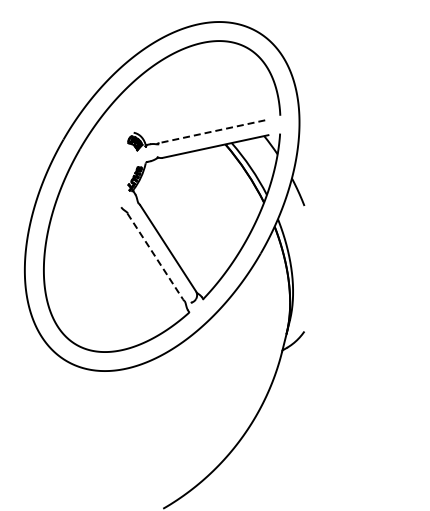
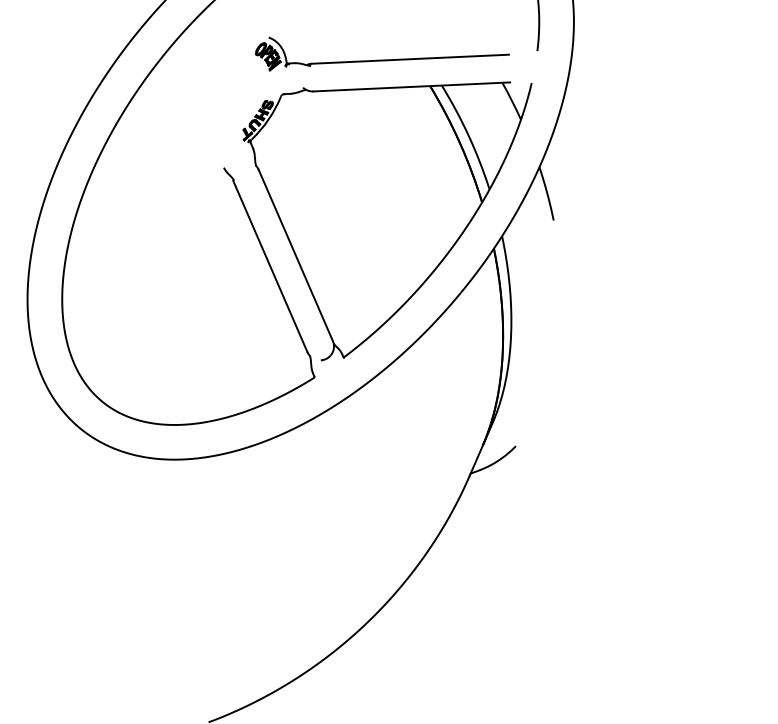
line: (211, 131) -> (408, 58), dashed -> solid
line: (155, 256) -> (270, 266), dashed -> solid

